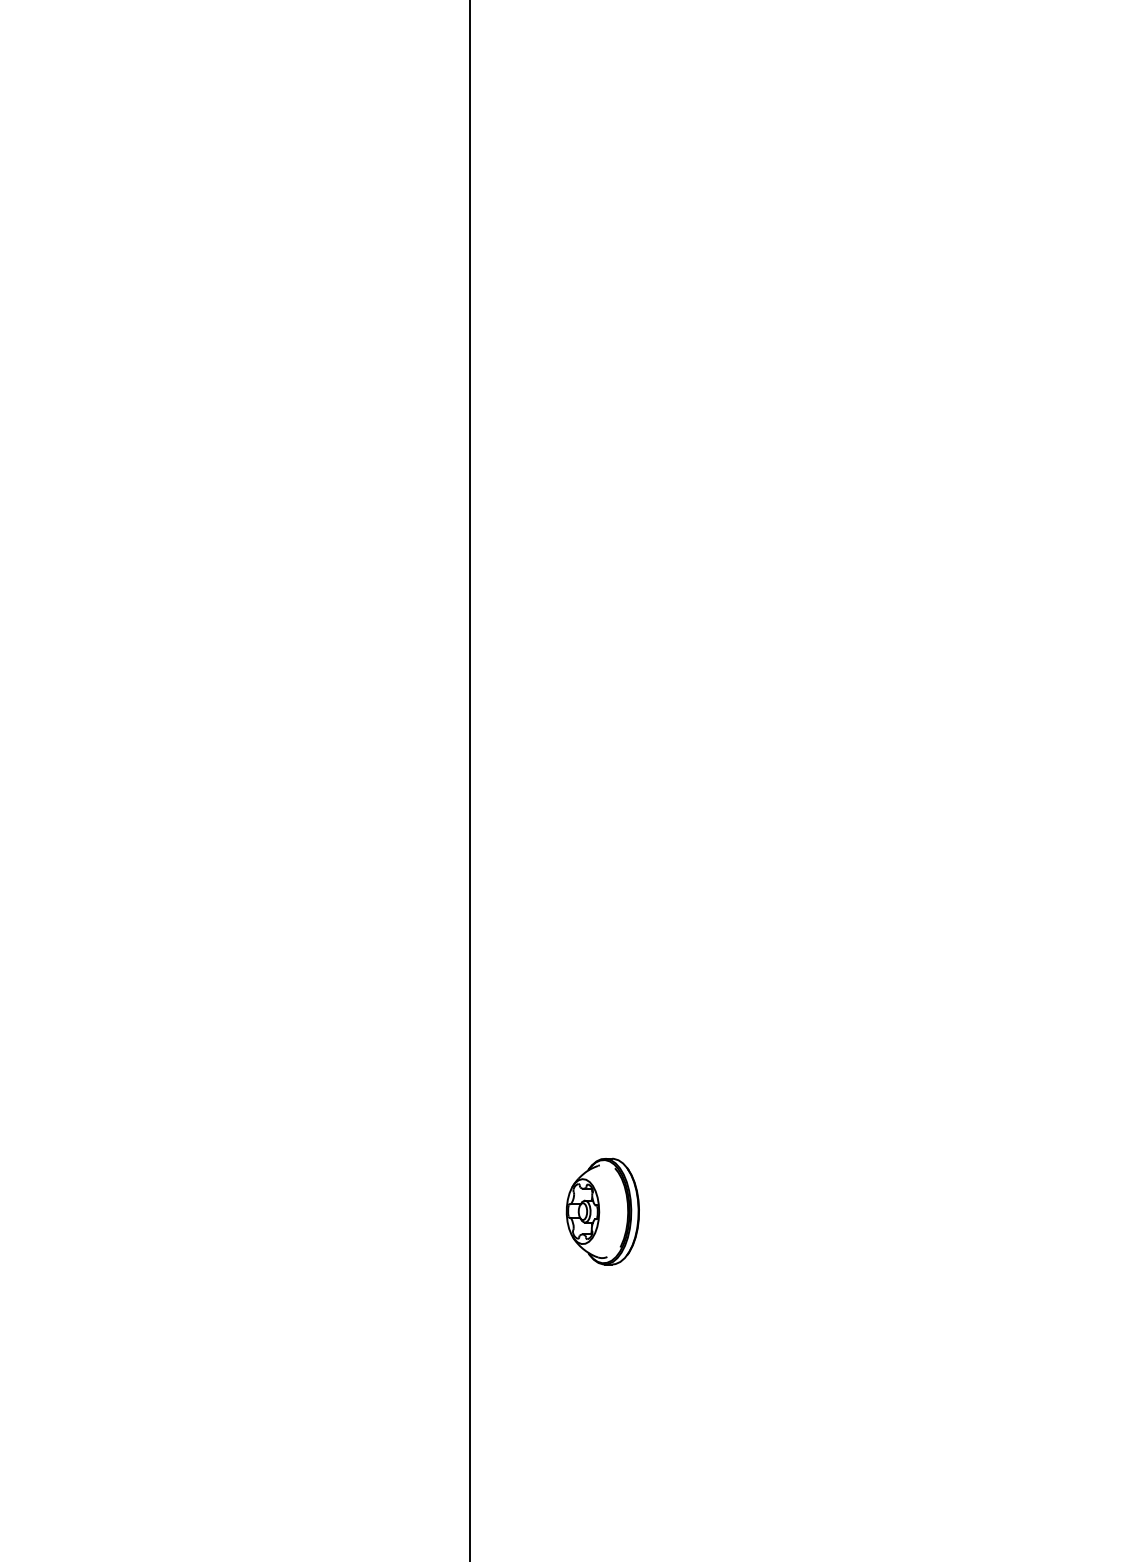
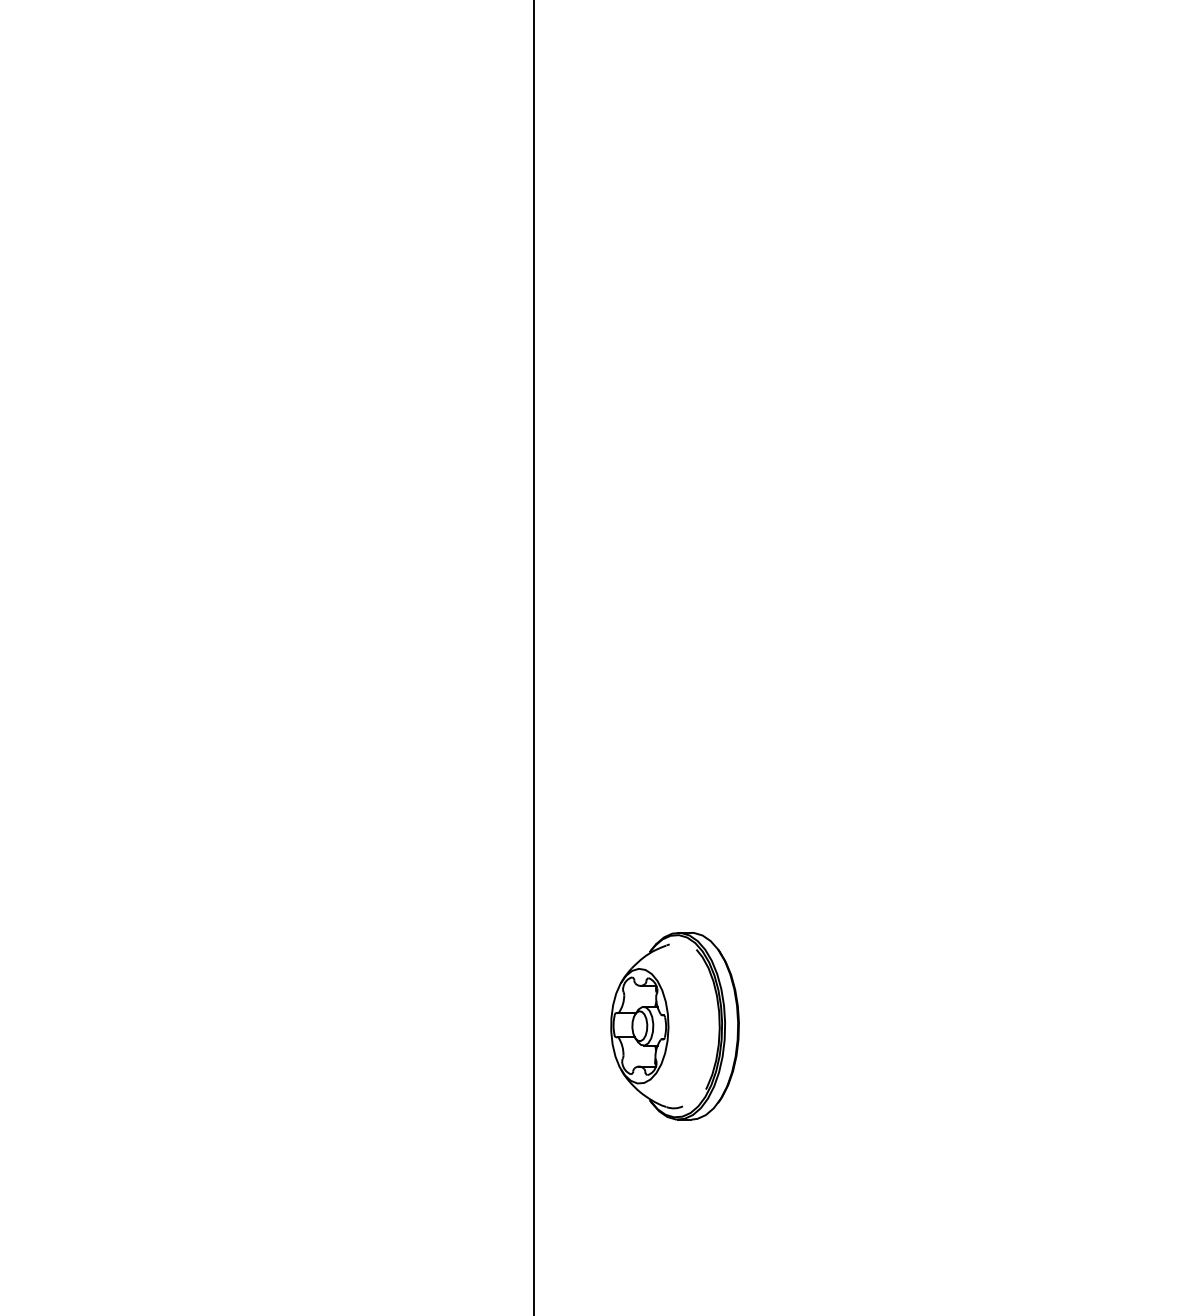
part: (602, 1211) -> (674, 1025), size x1.67

